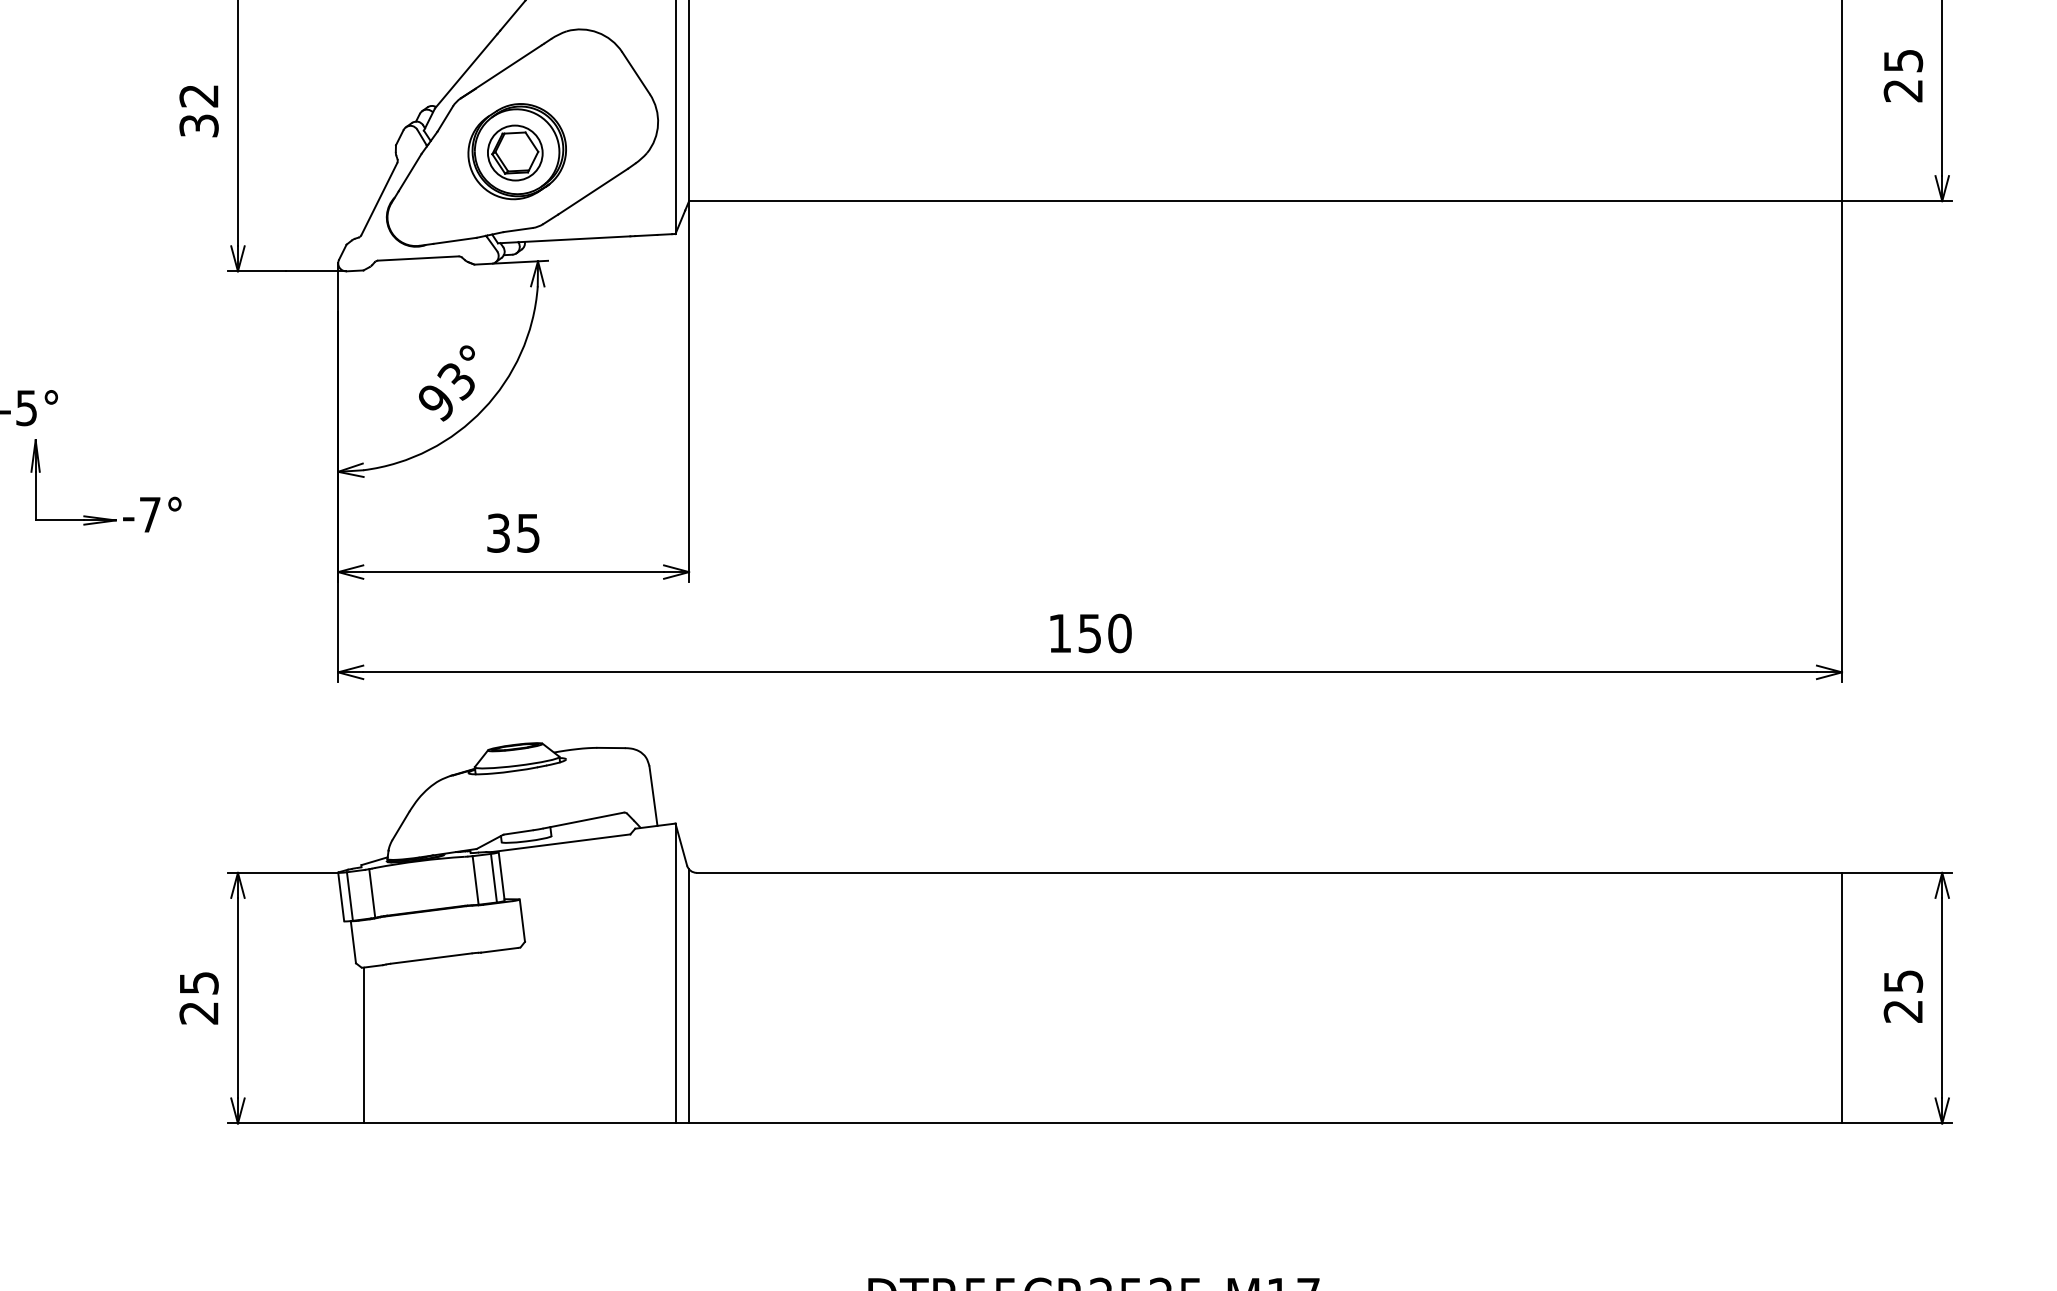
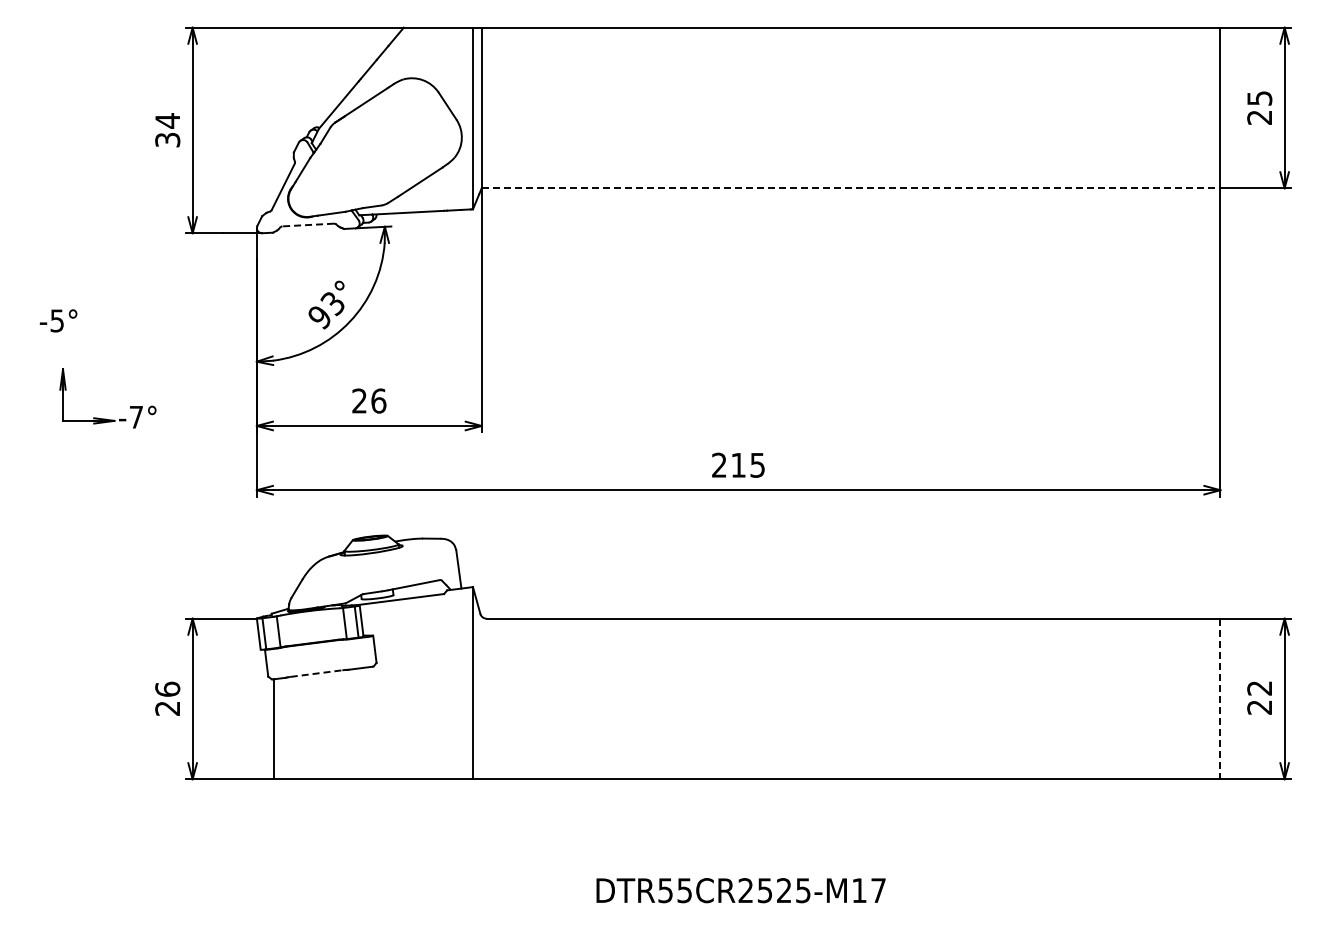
text: (198, 95) -> (167, 120), 32 -> 34
part: (517, 151) -> (371, 156), removed
line: (1266, 201) -> (851, 188), solid -> dashed
line: (418, 259) -> (308, 225), solid -> dashed
part: (103, 516) -> (106, 418), moved
text: (513, 532) -> (369, 400), 35 -> 26
text: (1089, 632) -> (738, 464), 150 -> 215
line: (431, 958) -> (316, 673), solid -> dashed
text: (198, 981) -> (167, 688), 25 -> 26
text: (1903, 981) -> (1259, 688), 25 -> 22
line: (688, 995) -> (481, 697), removed
line: (1842, 998) -> (1220, 699), solid -> dashed

